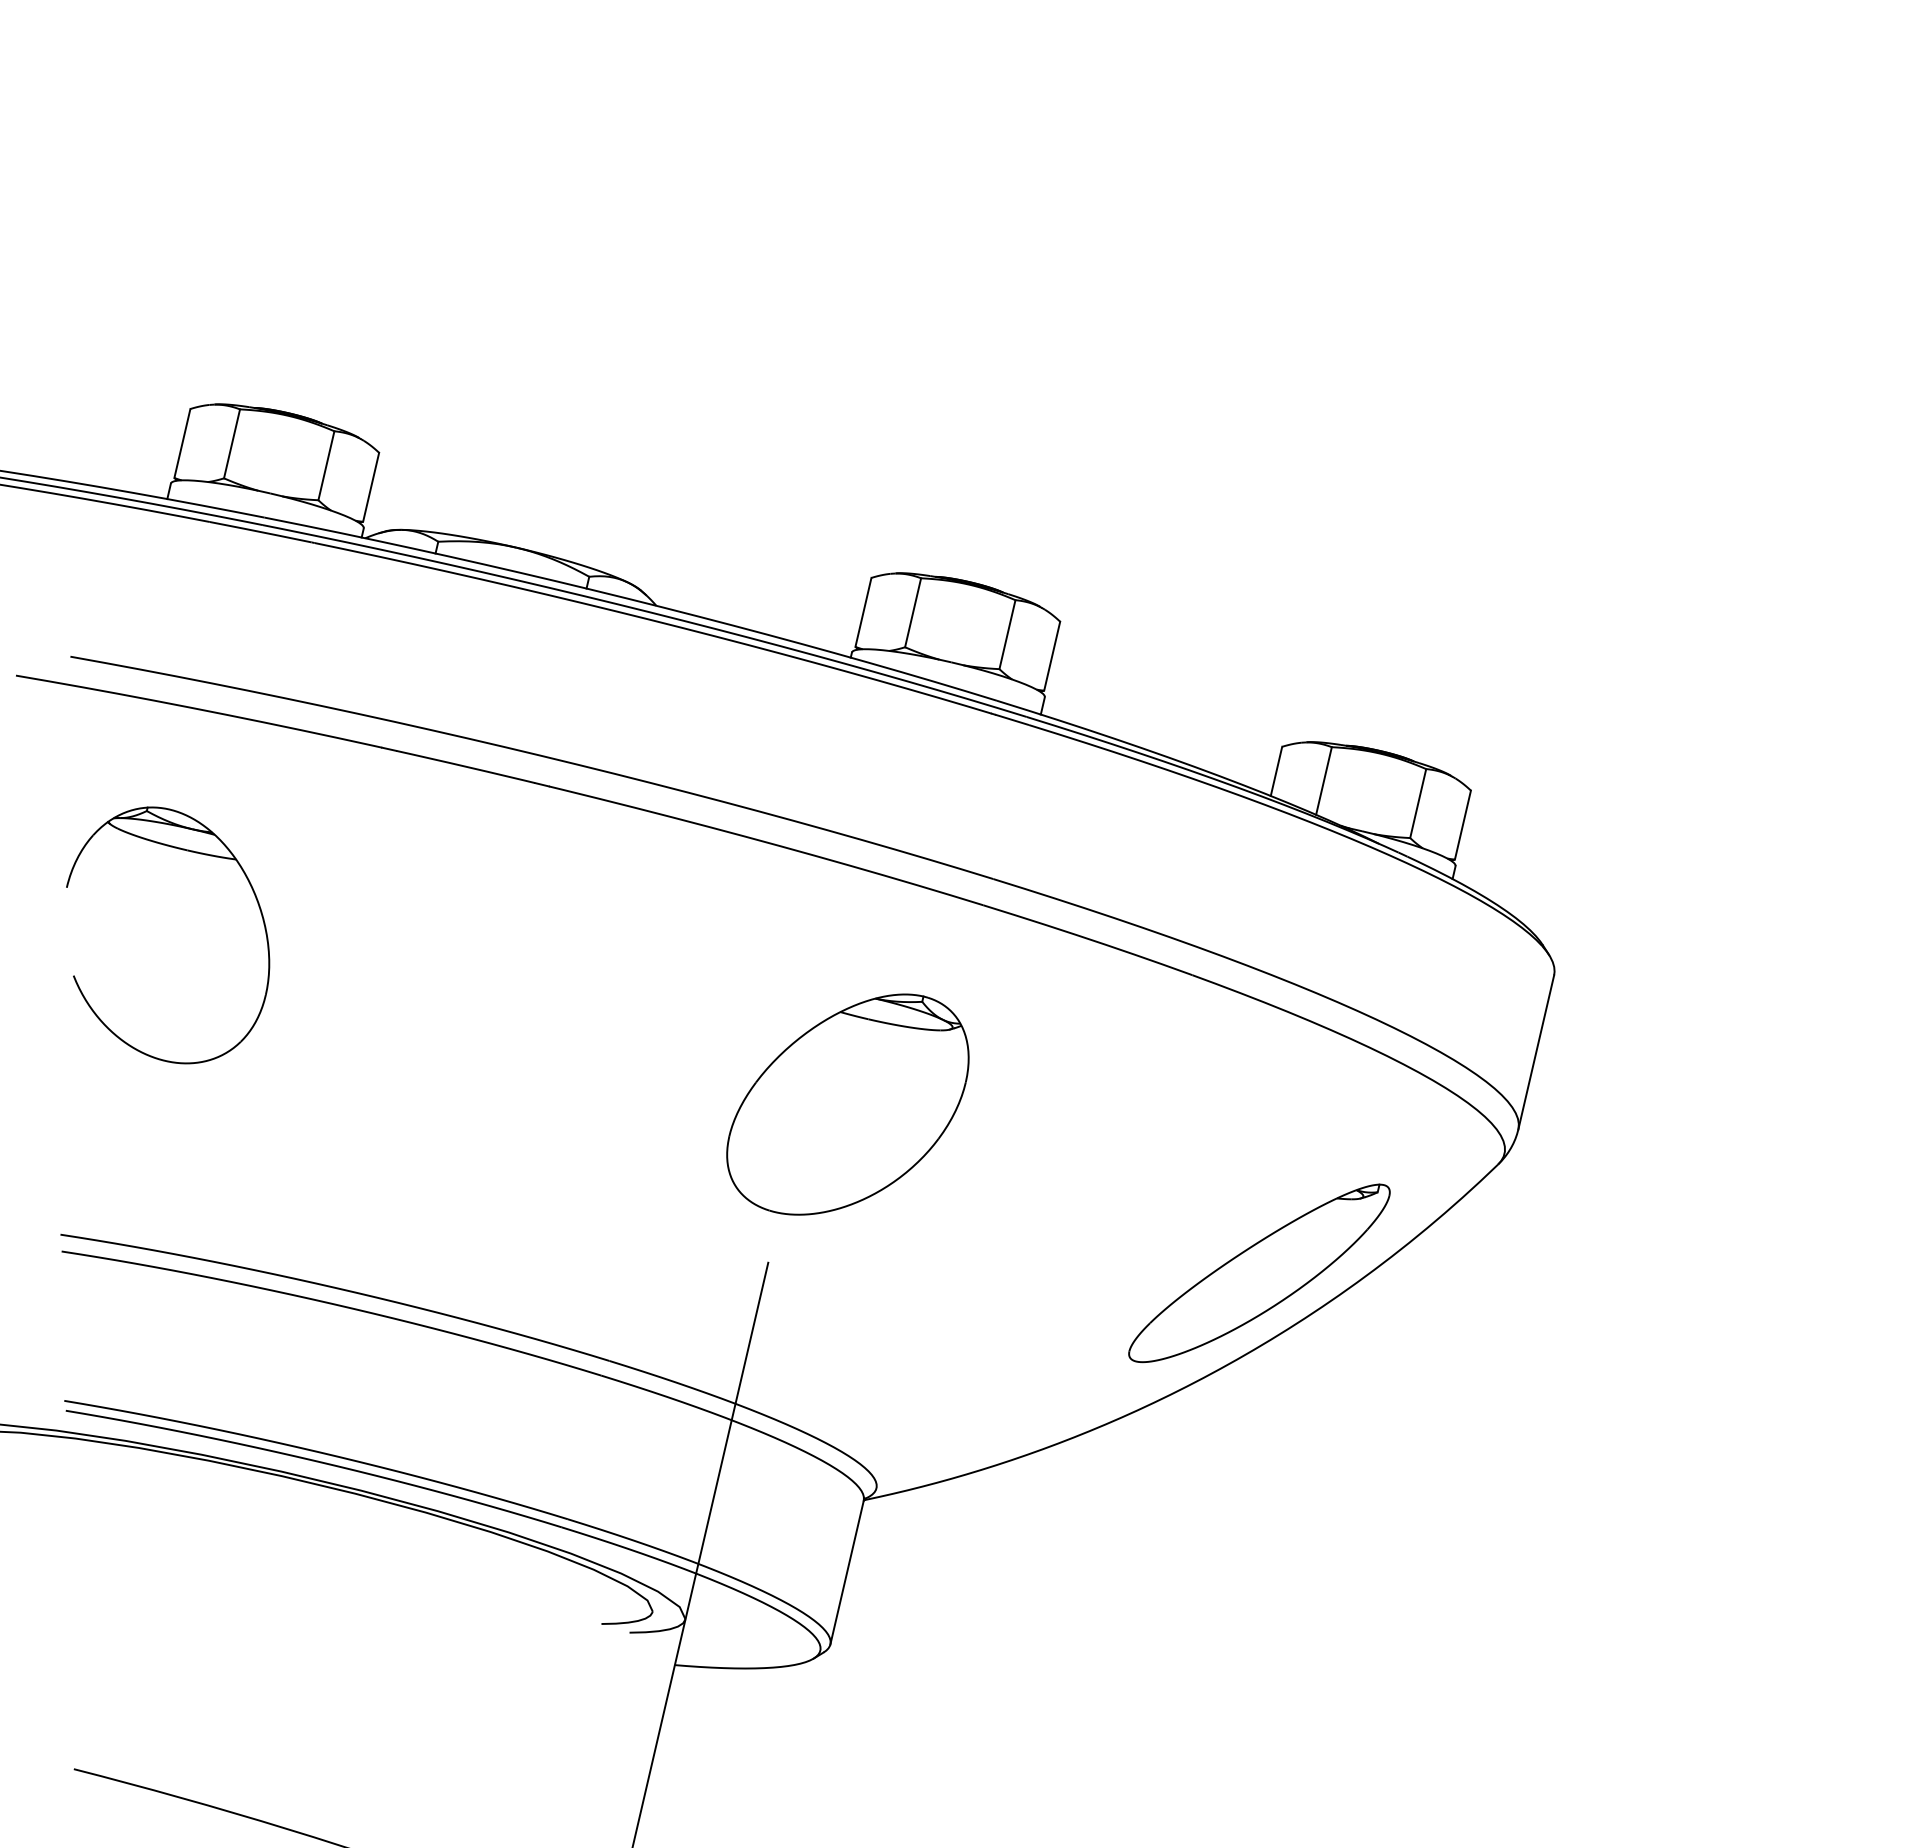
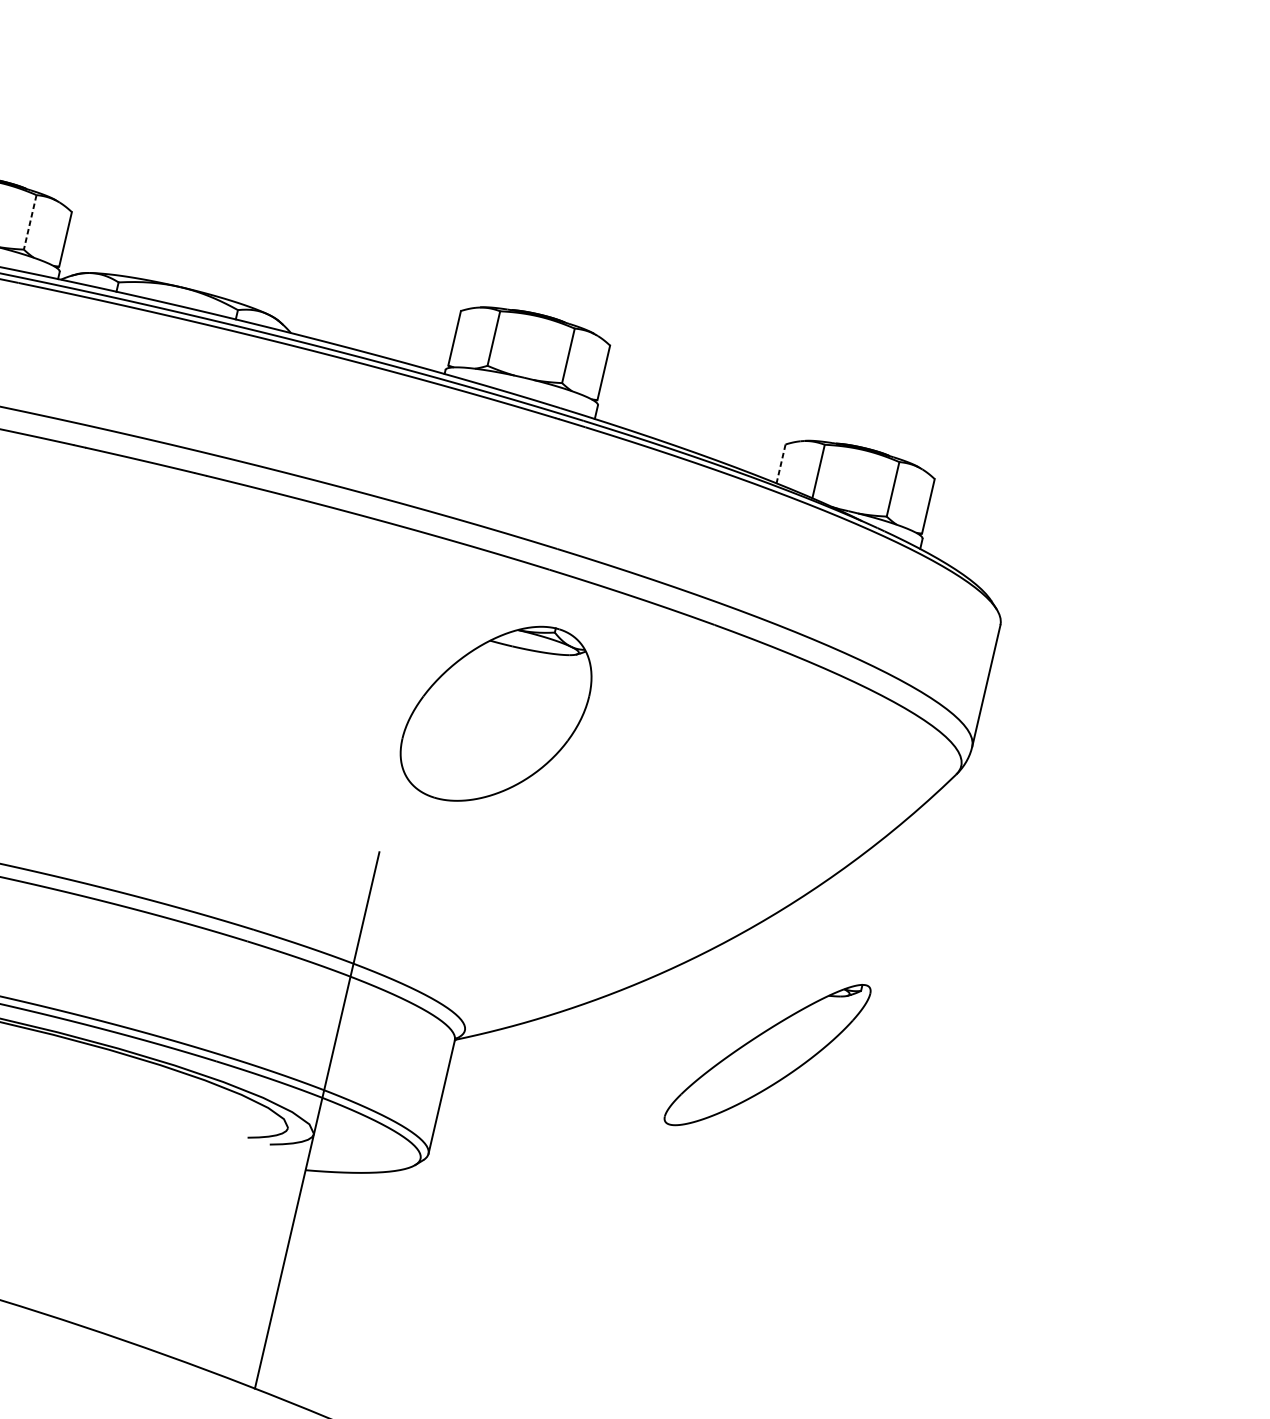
line: (326, 466) -> (30, 222), solid -> dashed
line: (1276, 771) -> (781, 463), solid -> dashed
part: (847, 1104) -> (495, 713), moved
part: (1259, 1273) -> (767, 1055), moved

